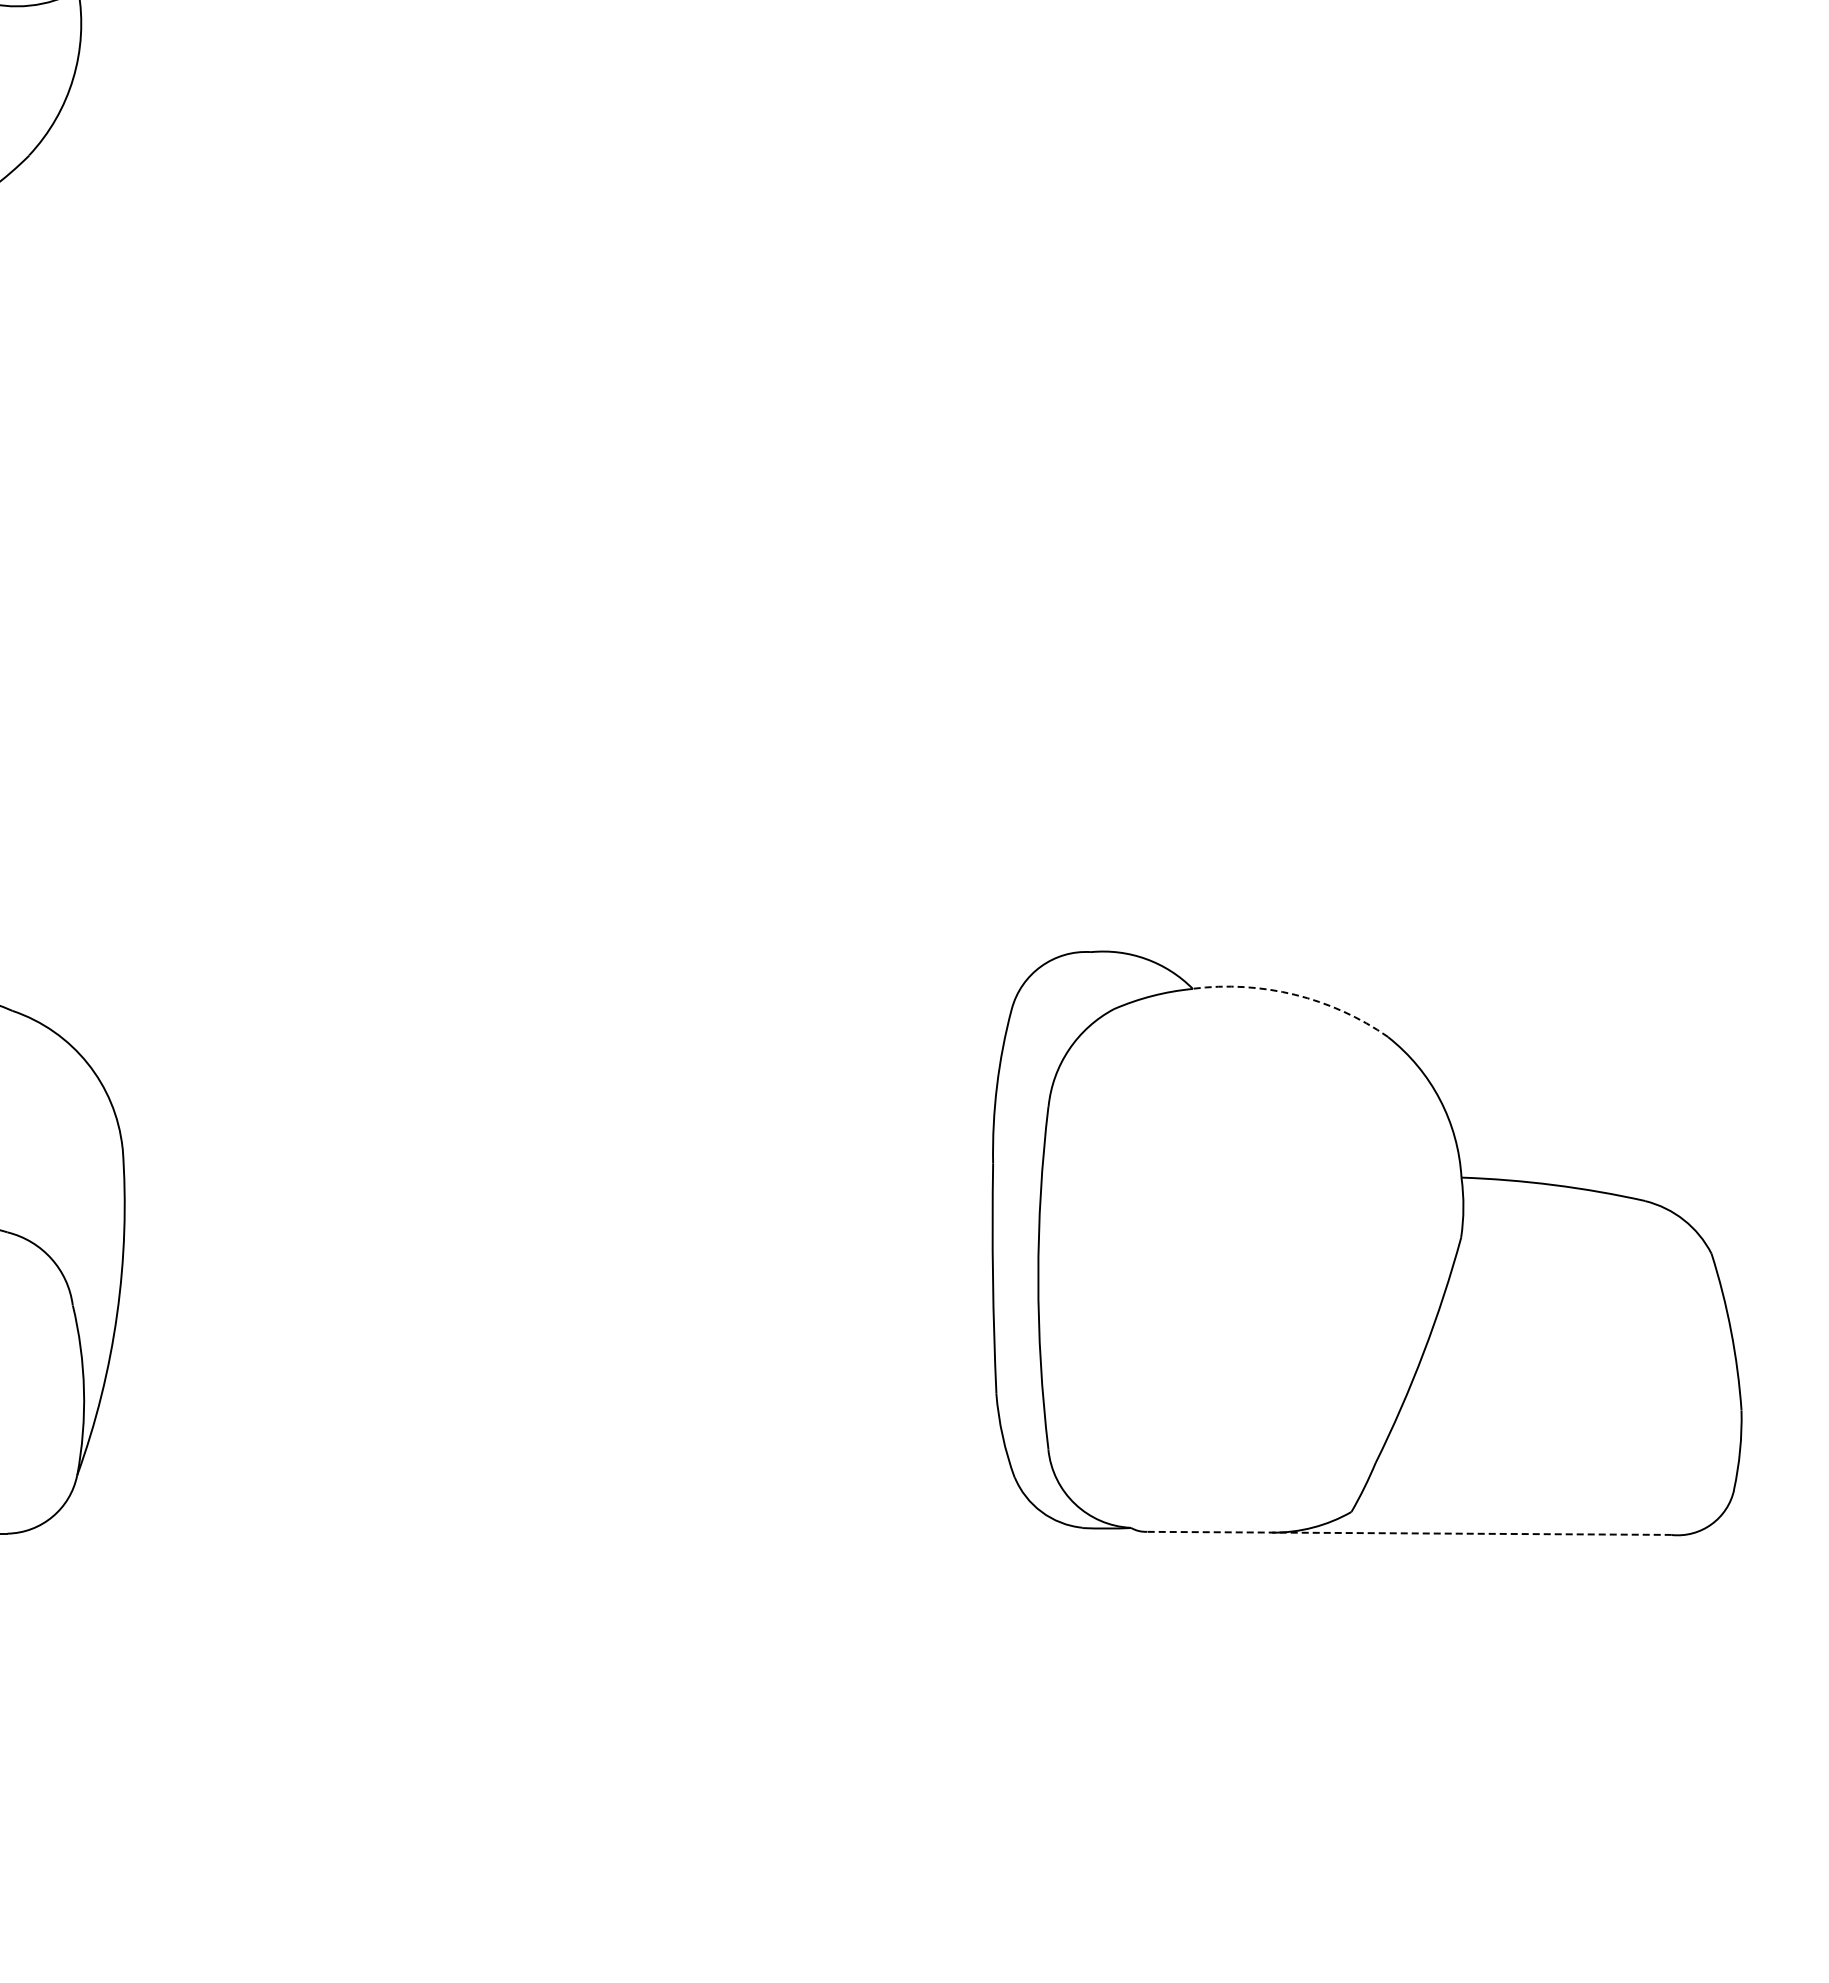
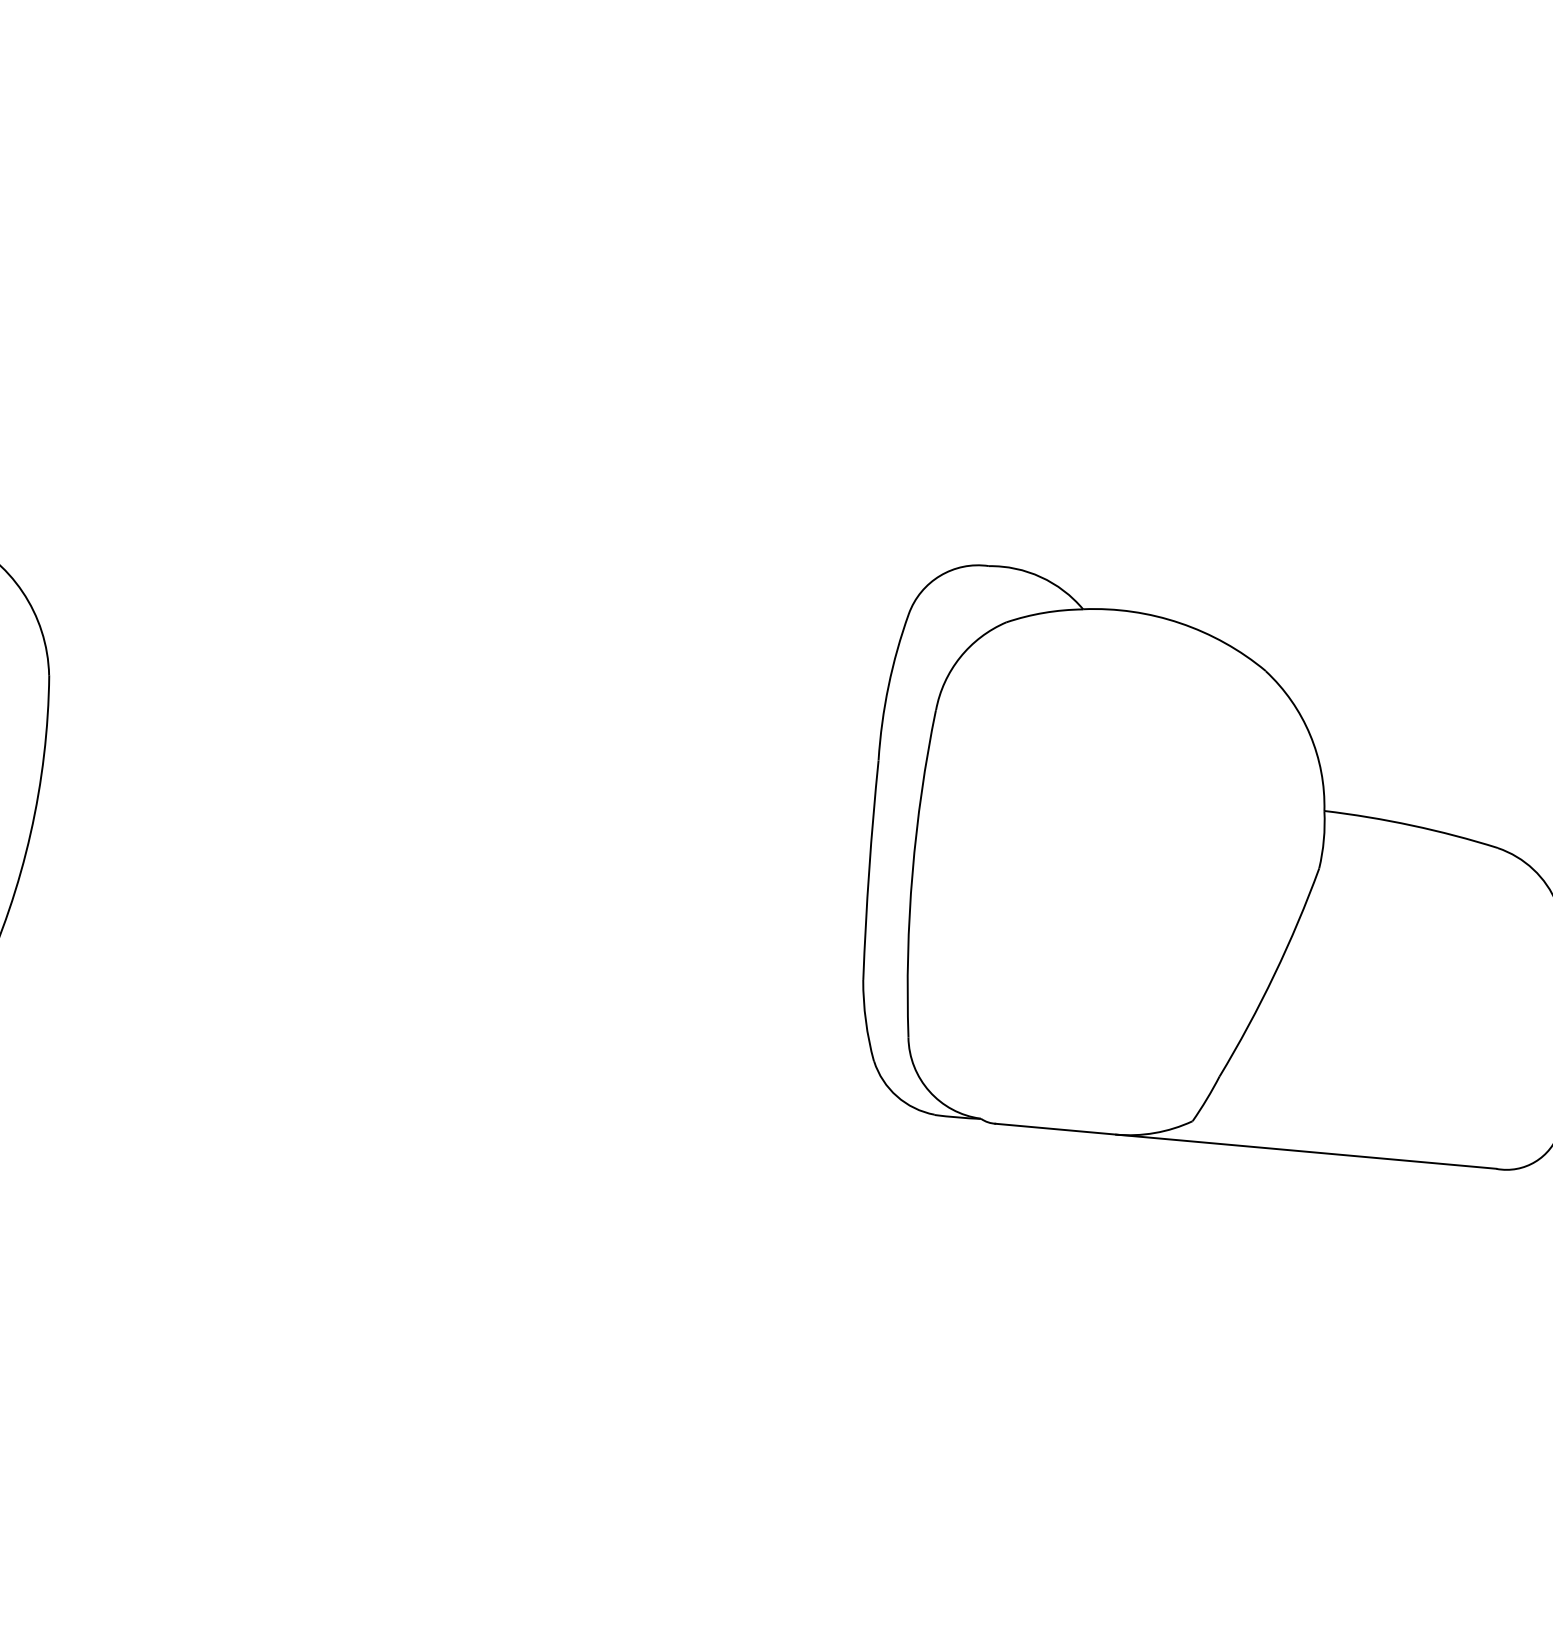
arc: (1295, 994) -> (1180, 622), dashed -> solid
line: (1409, 1533) -> (1246, 1146), dashed -> solid

